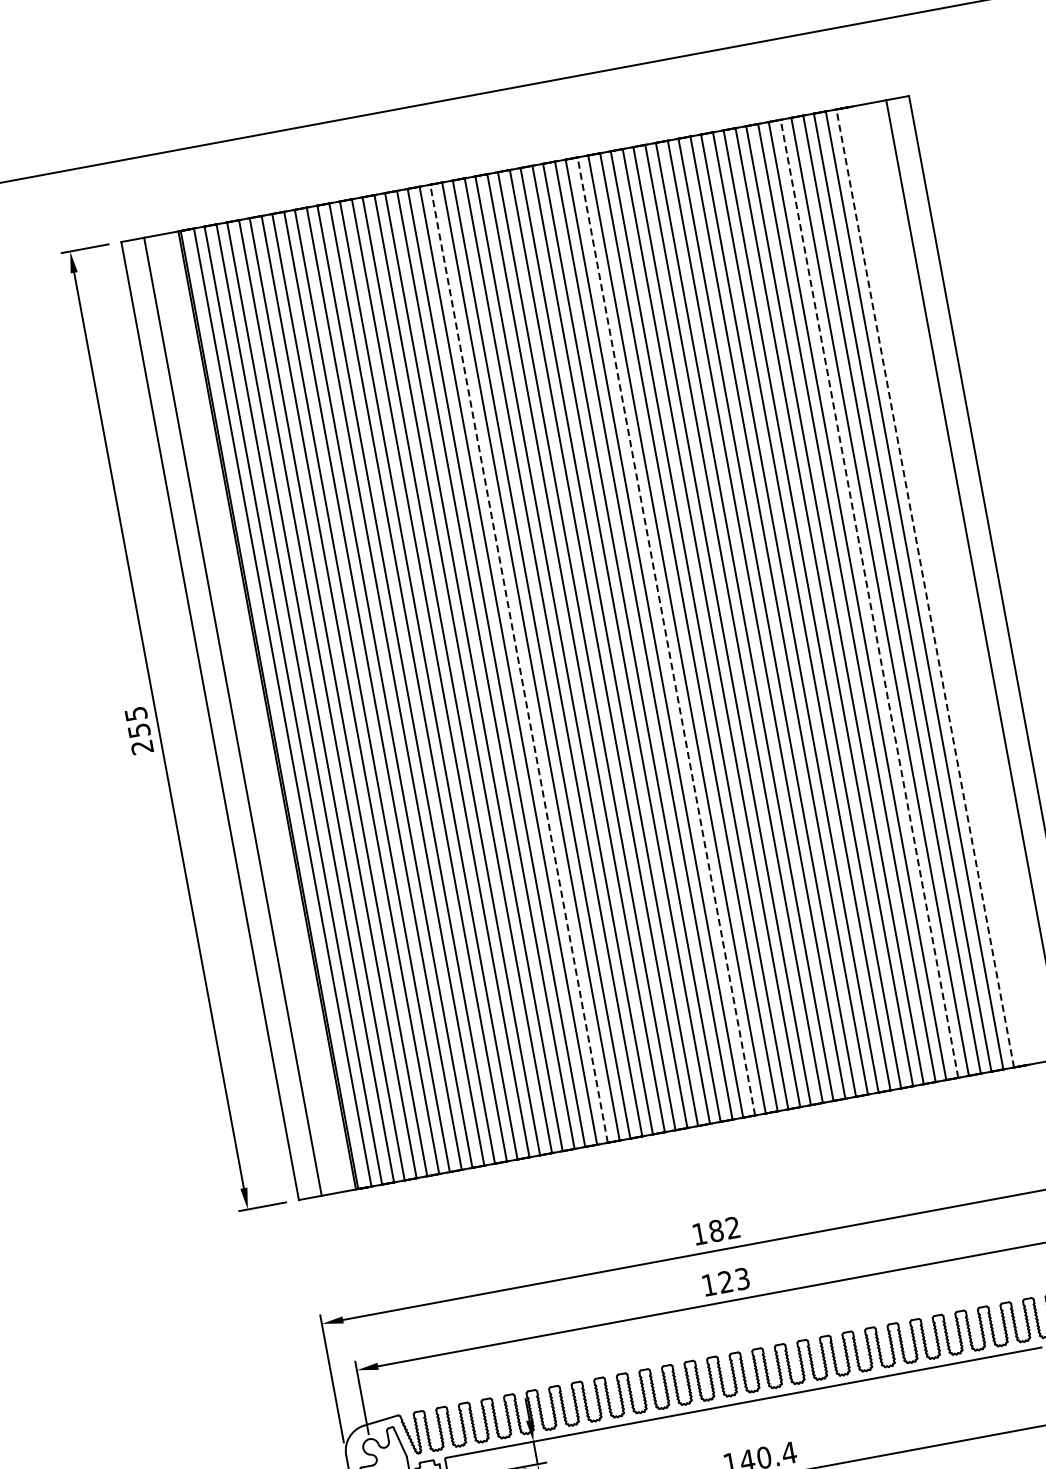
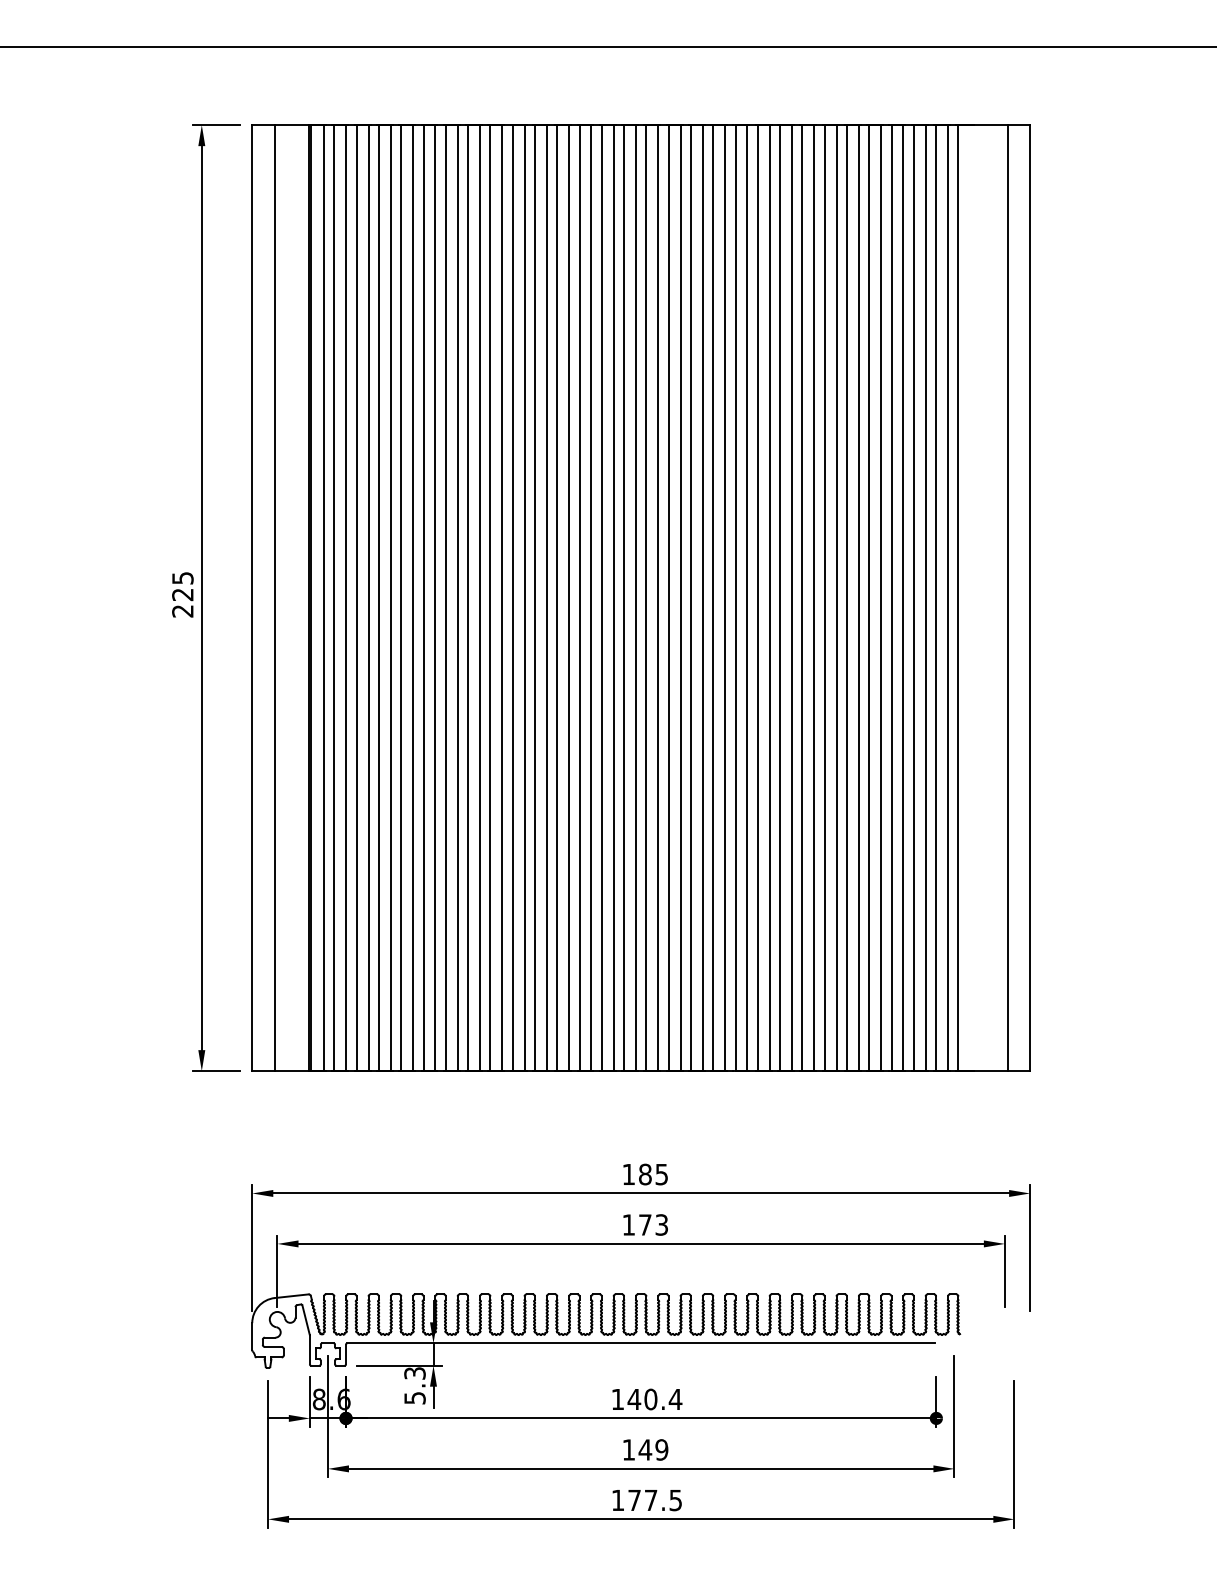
line: (925, 587) -> (958, 597), dashed -> solid
line: (869, 598) -> (903, 597), dashed -> solid
line: (665, 635) -> (702, 597), dashed -> solid
line: (519, 663) -> (557, 597), dashed -> solid
text: (138, 730) -> (182, 594), 255 -> 225
text: (732, 1227) -> (661, 1174), 182 -> 185
text: (725, 1281) -> (645, 1224), 123 -> 173

